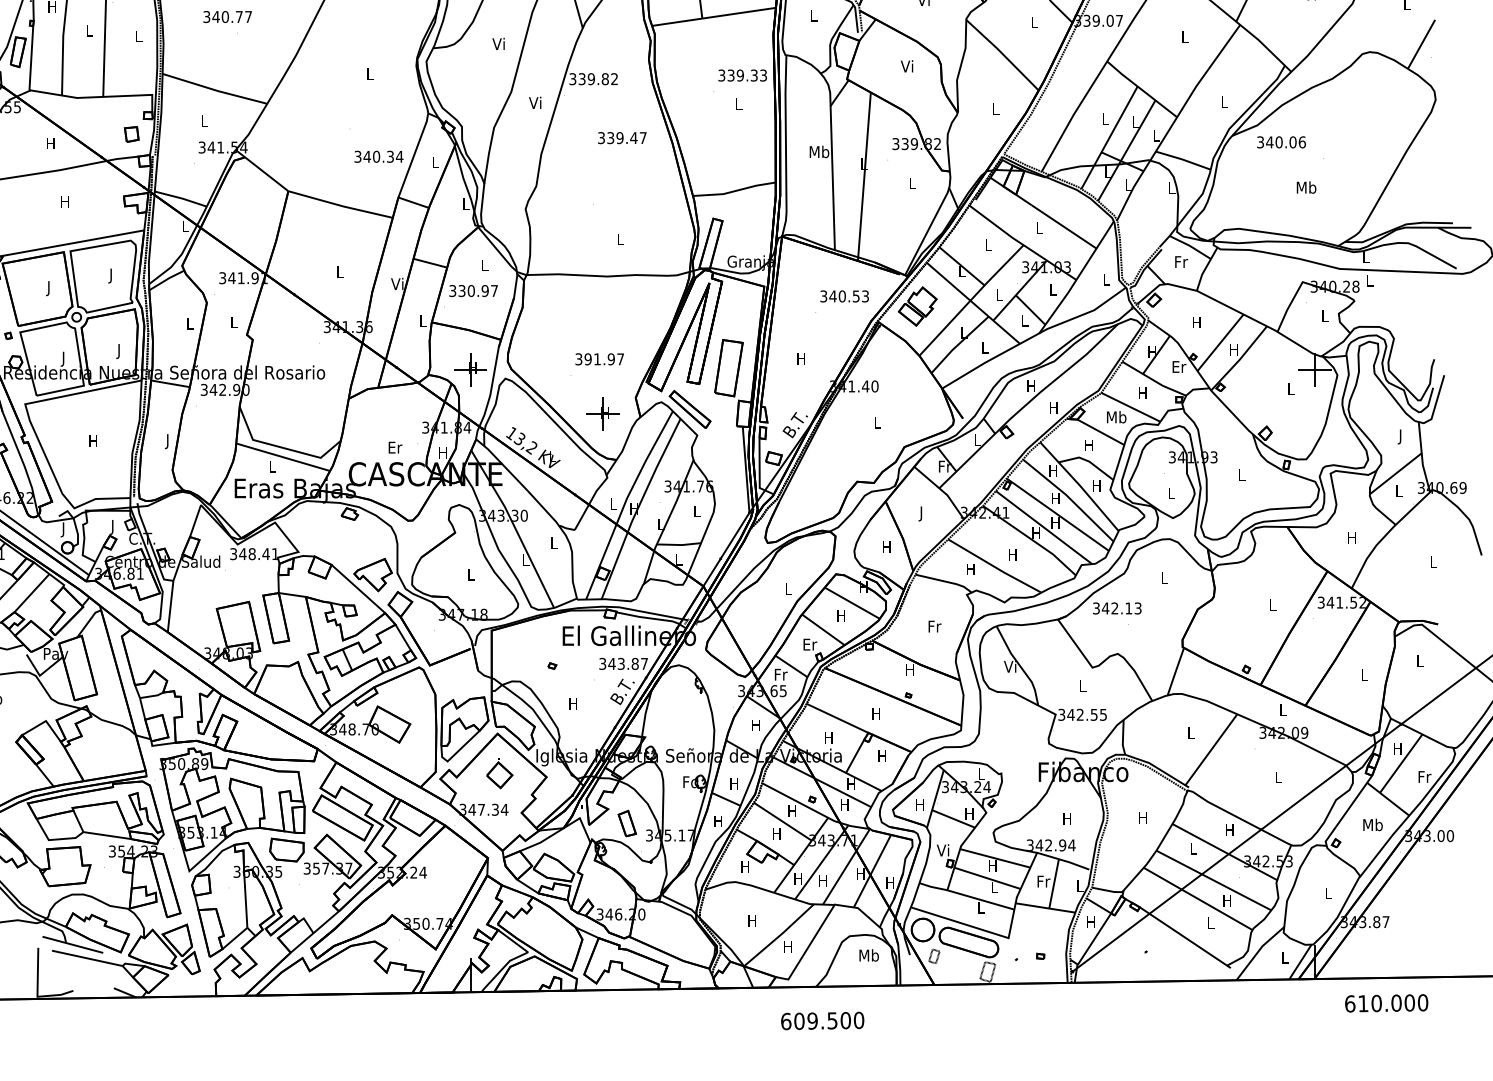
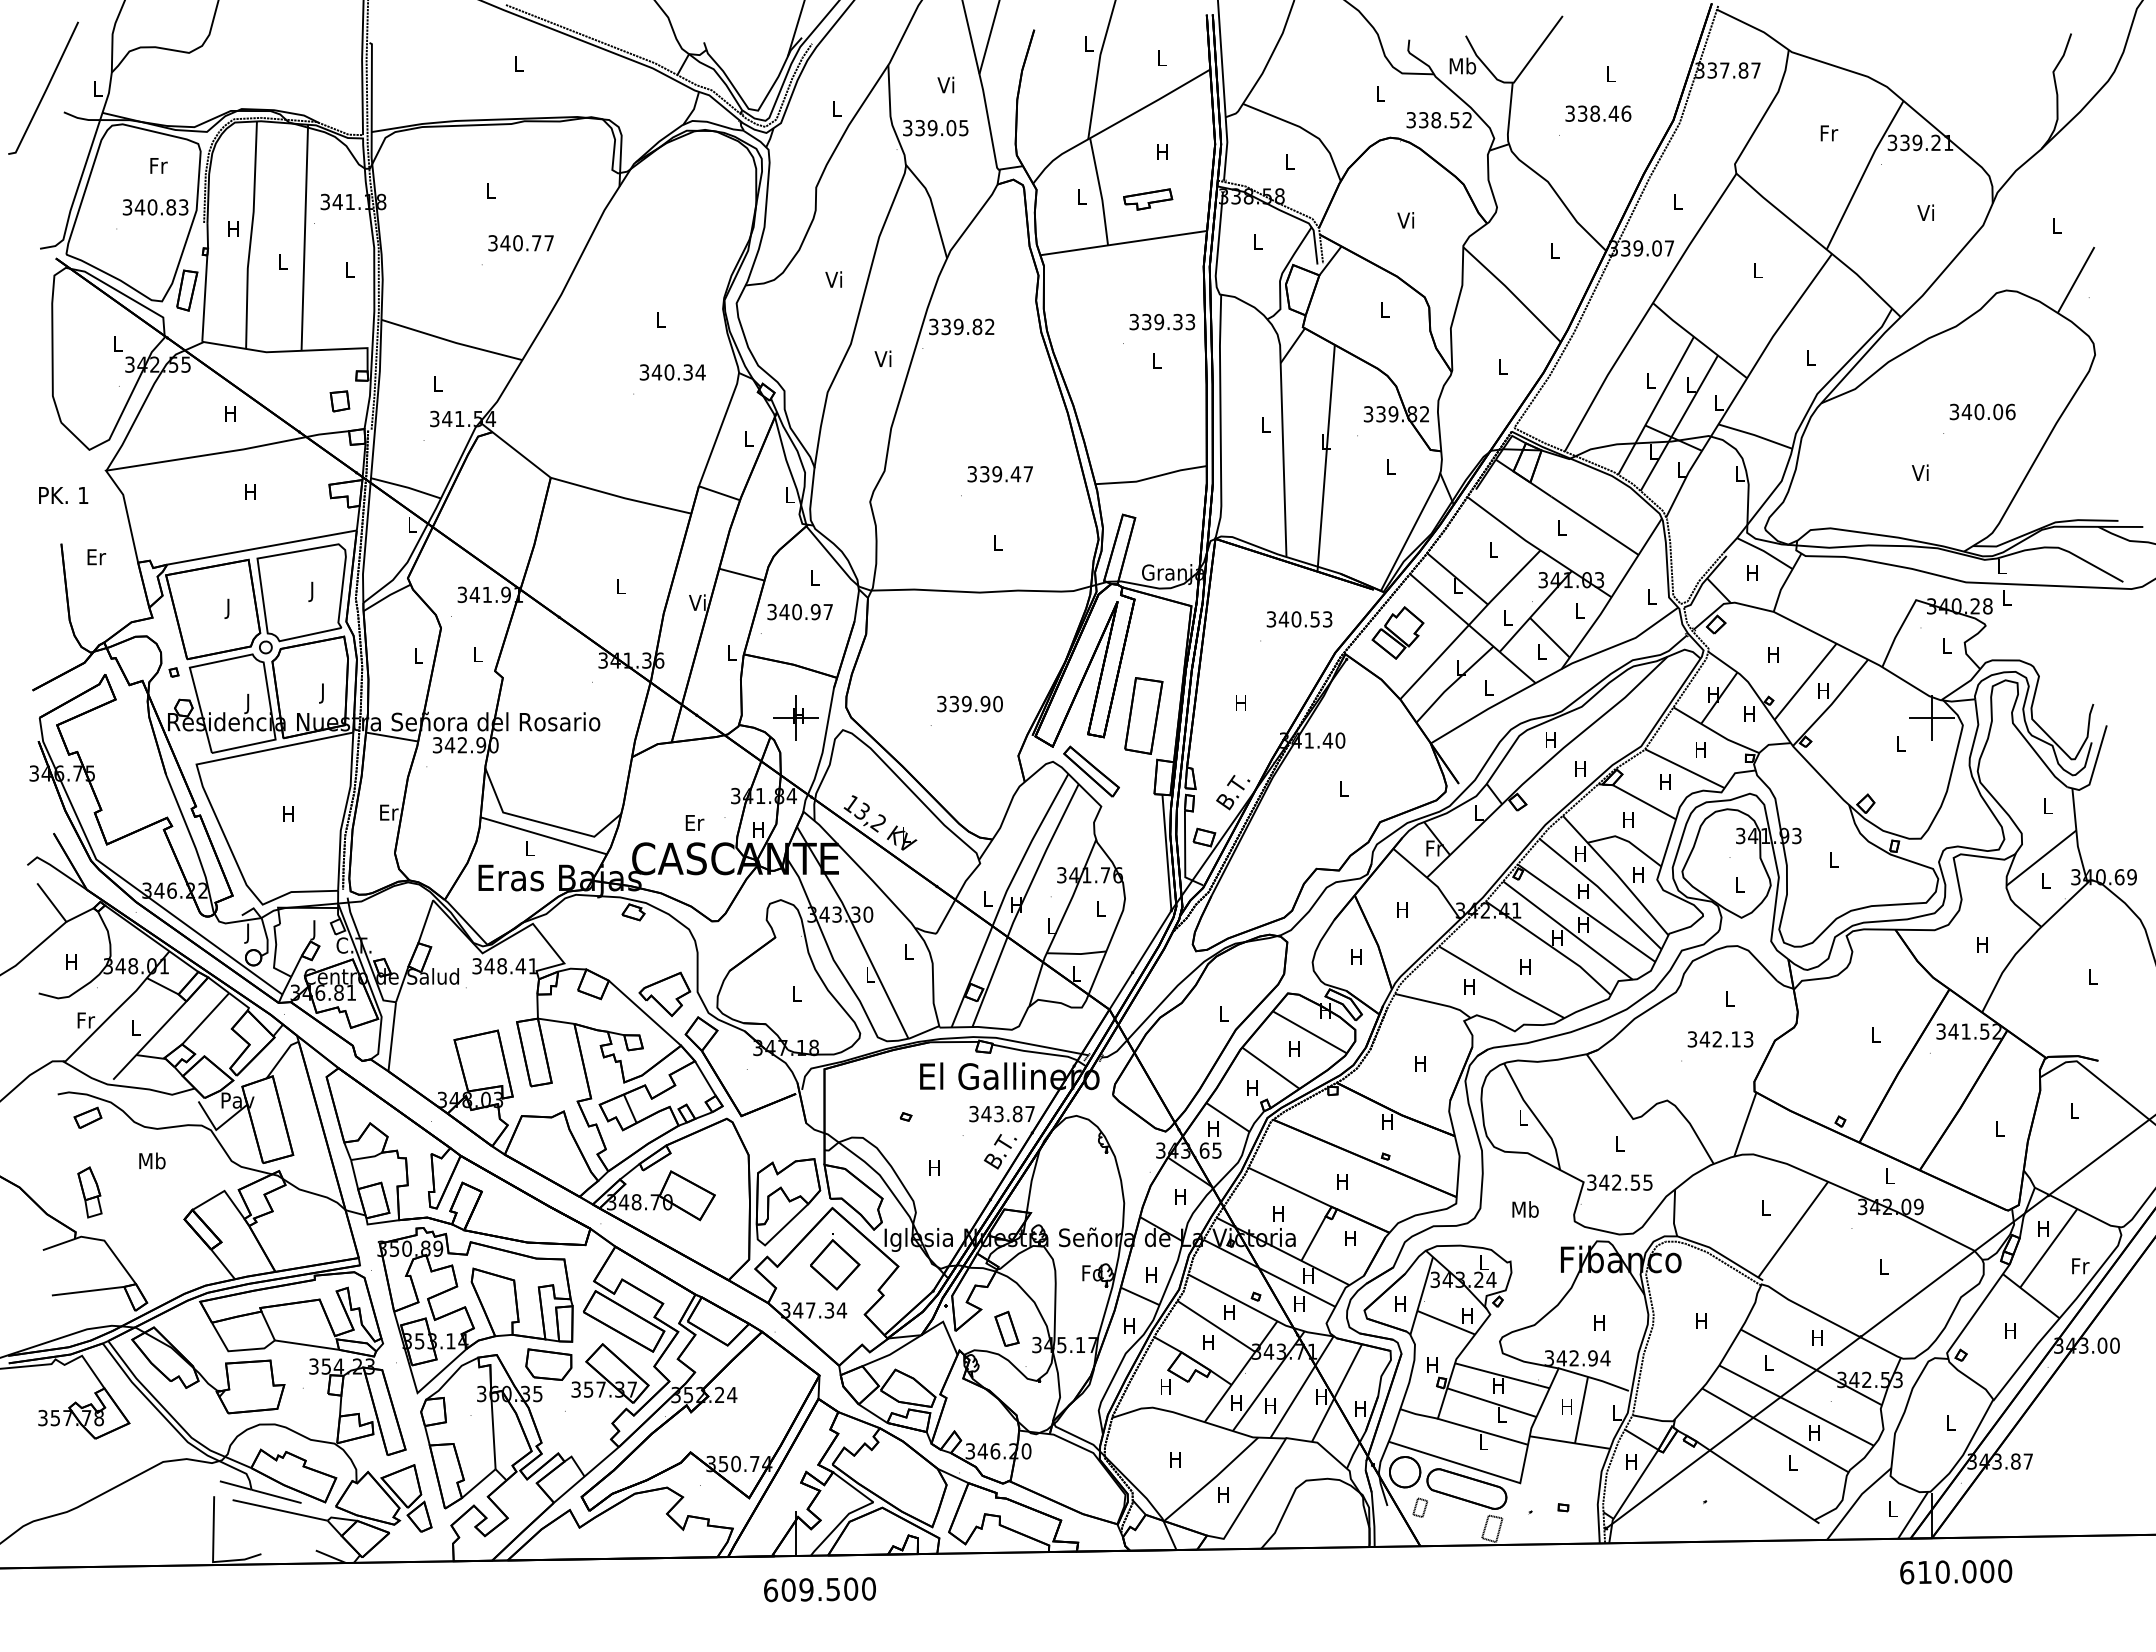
text: (227, 17) -> (520, 243), moved
text: (907, 66) -> (1383, 309), Vi -> L
text: (621, 138) -> (999, 474), moved
text: (1281, 141) -> (1982, 411), moved
text: (819, 151) -> (1265, 424), Mb -> L
text: (378, 156) -> (672, 372), moved
text: (1306, 187) -> (1921, 472), Mb -> Vi
text: (1181, 262) -> (1752, 573), Fr -> H
text: (462, 290) -> (784, 611), 330.97 -> 340.97
text: (603, 358) -> (975, 703), 391.97 -> 339.90
text: (1179, 367) -> (1750, 714), Er -> H
part: (602, 413) -> (973, 777), removed
text: (1116, 416) -> (1665, 781), Mb -> H
text: (1401, 436) -> (2048, 808), J -> L
text: (168, 441) -> (389, 814), J -> Er
text: (921, 514) -> (1402, 912), J -> H
text: (1117, 608) -> (1720, 1039), moved
text: (934, 626) -> (1420, 1063), Fr -> H
text: (810, 644) -> (1253, 1088), Er -> H
text: (1010, 666) -> (1522, 1117), Vi -> L
text: (780, 674) -> (1213, 1128), Fr -> H
part: (499, 773) -> (835, 1261), size x1.43
text: (1372, 824) -> (2010, 1330), Mb -> H
text: (942, 849) -> (1431, 1364), Vi -> H
text: (1043, 881) -> (1567, 1406), Fr -> H
text: (869, 955) -> (1525, 1209), moved
text: (1386, 1003) -> (1956, 1571), moved
text: (822, 1020) -> (819, 1589), moved

